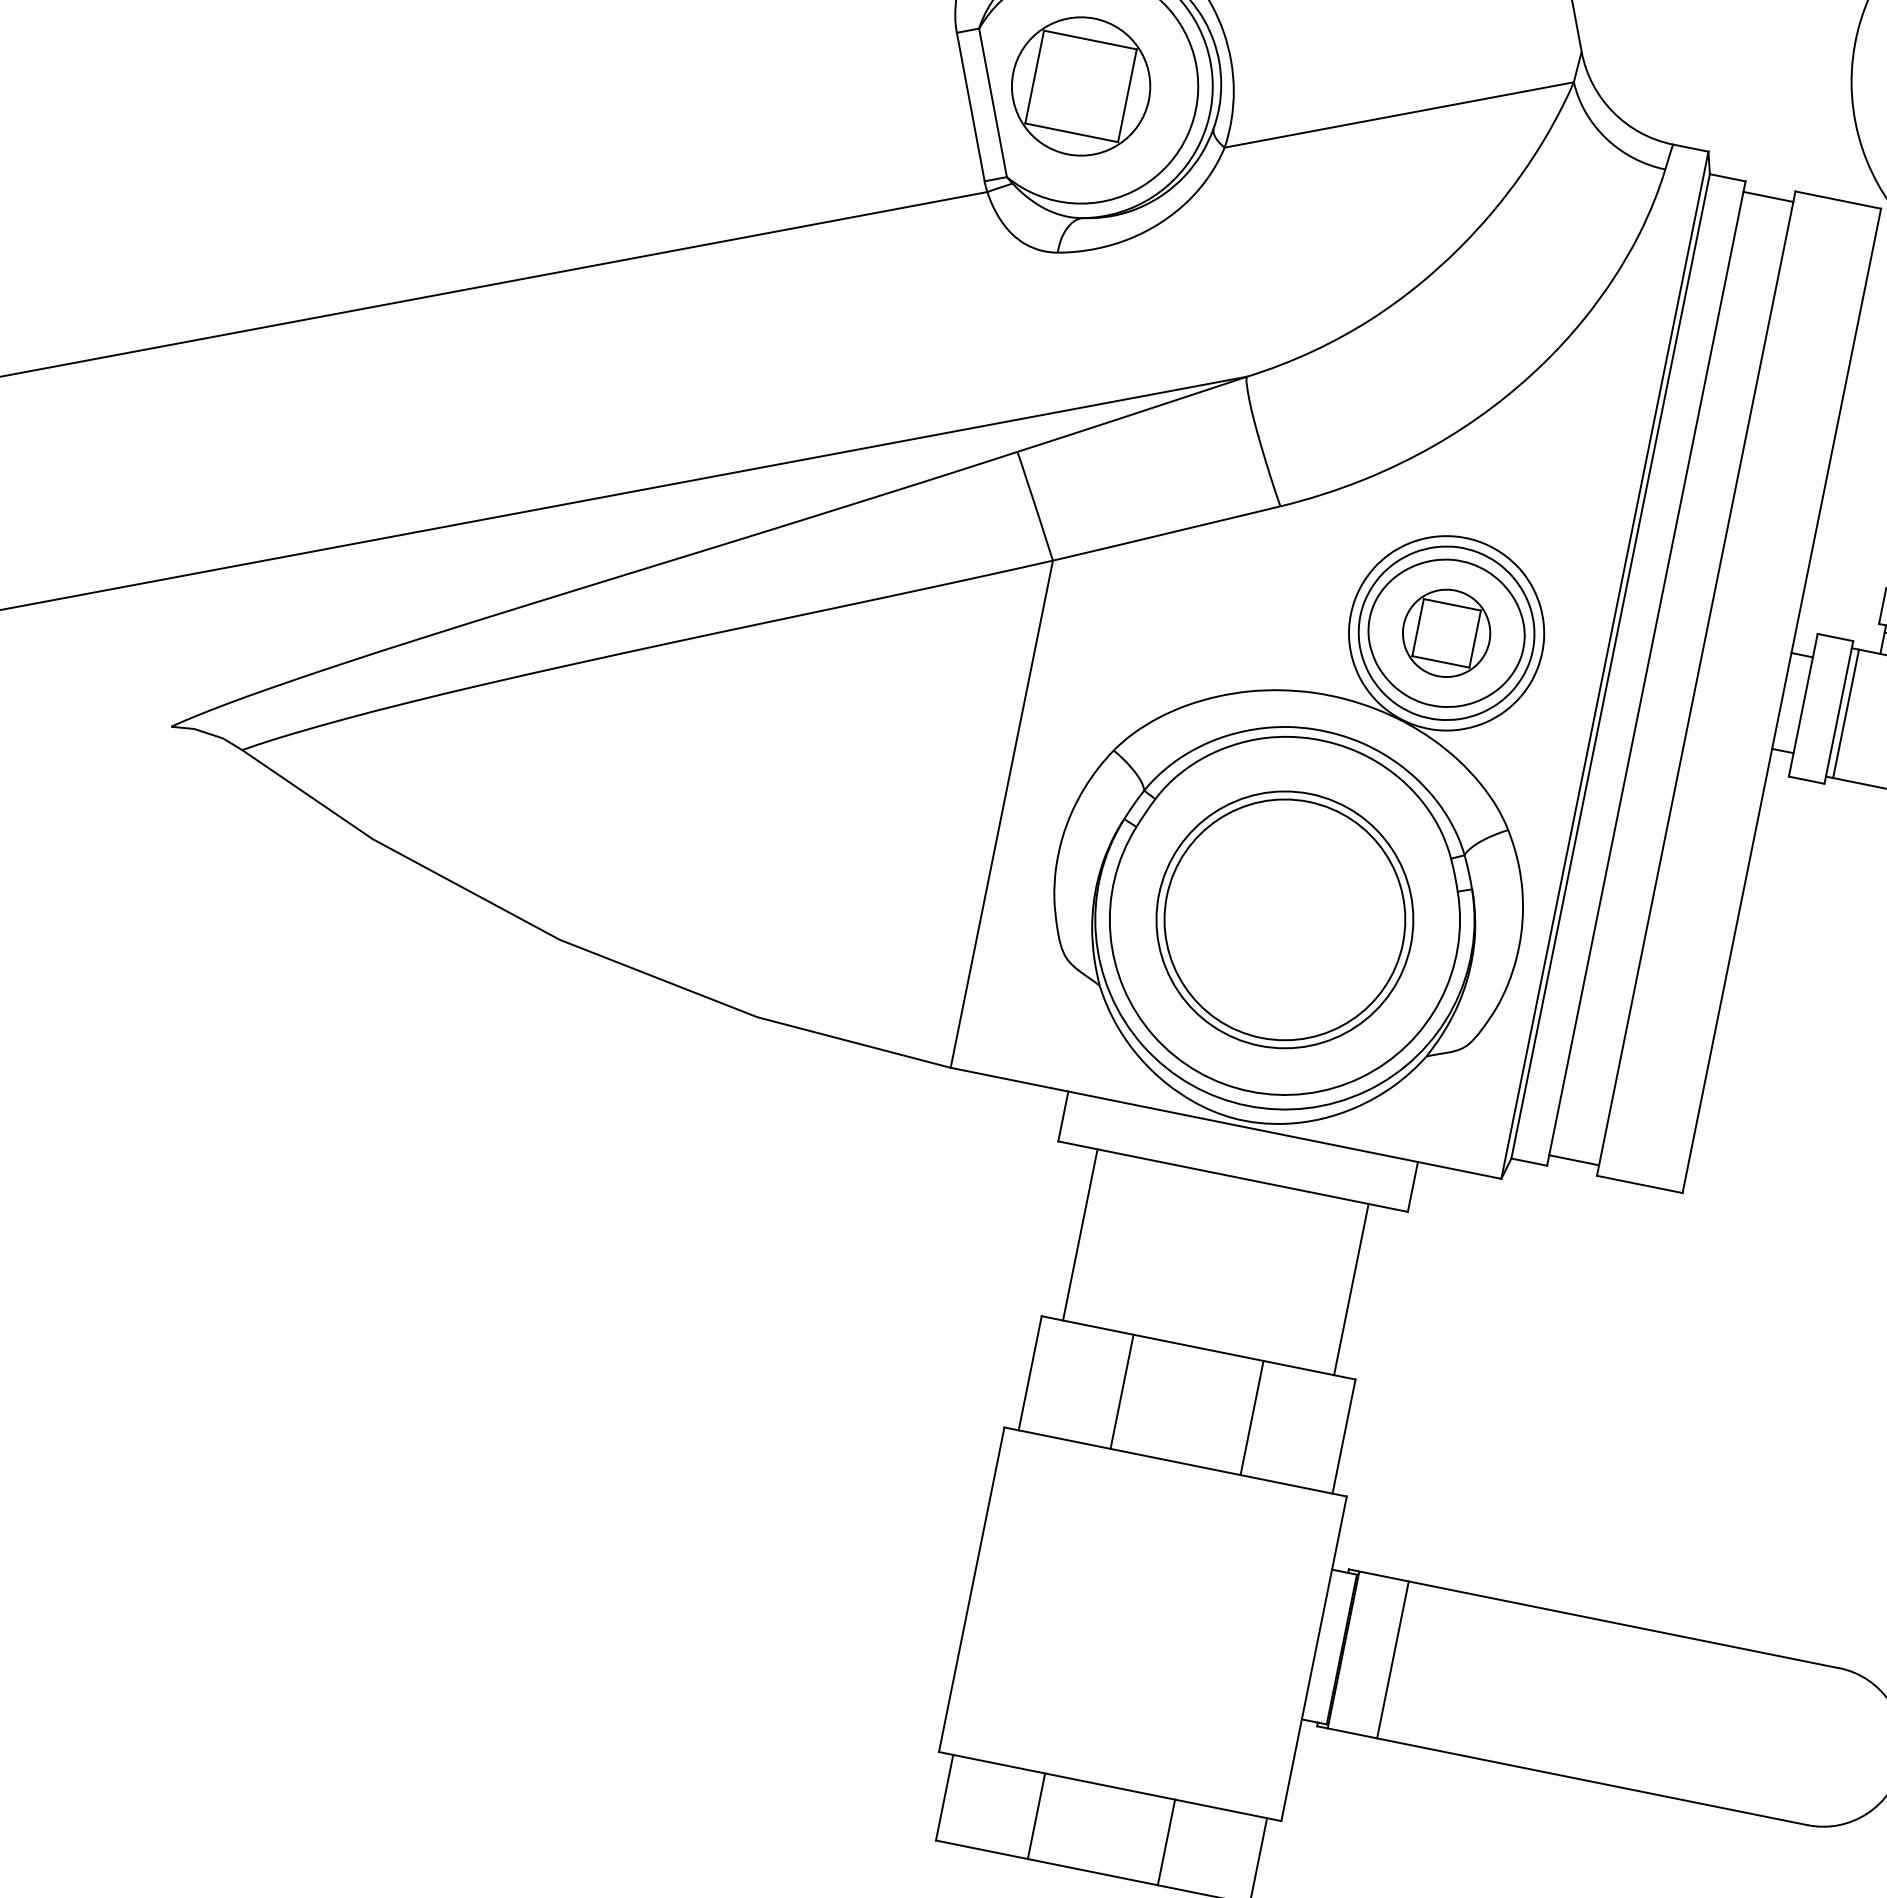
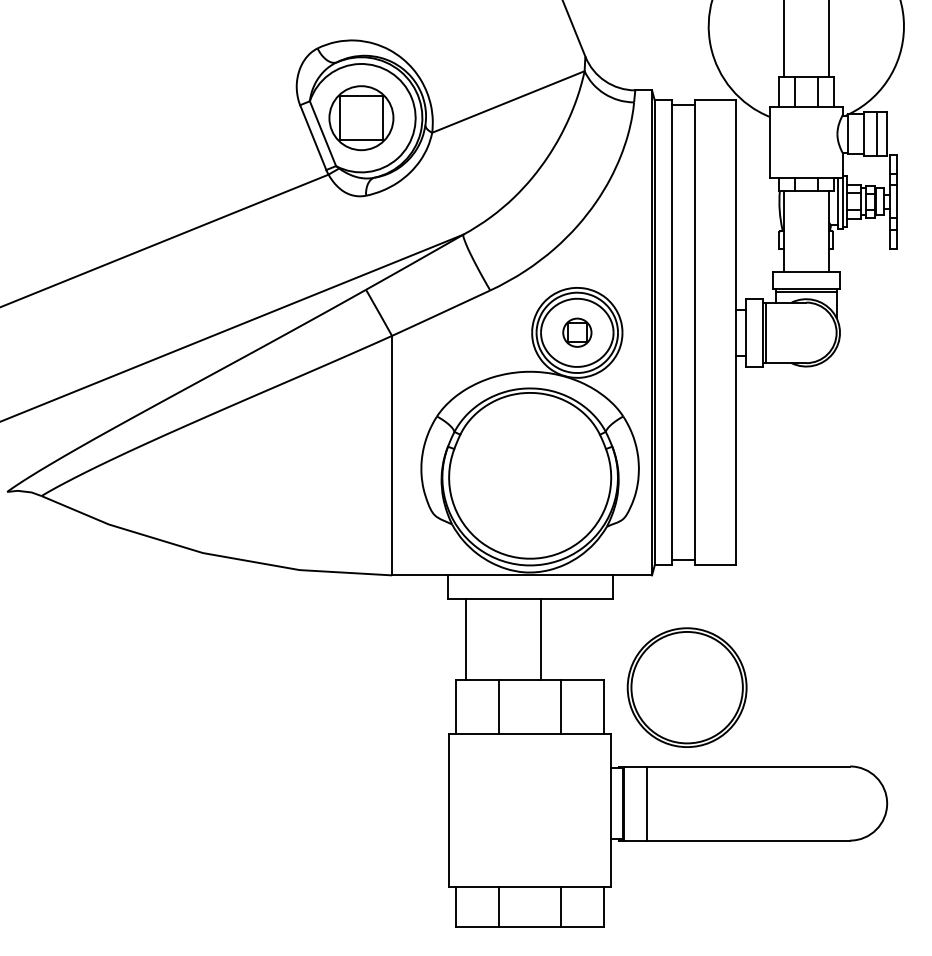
part: (1447, 632) -> (577, 332), size x0.7
part: (1283, 919) -> (686, 687), moved
line: (1352, 1287) -> (541, 638), moved

